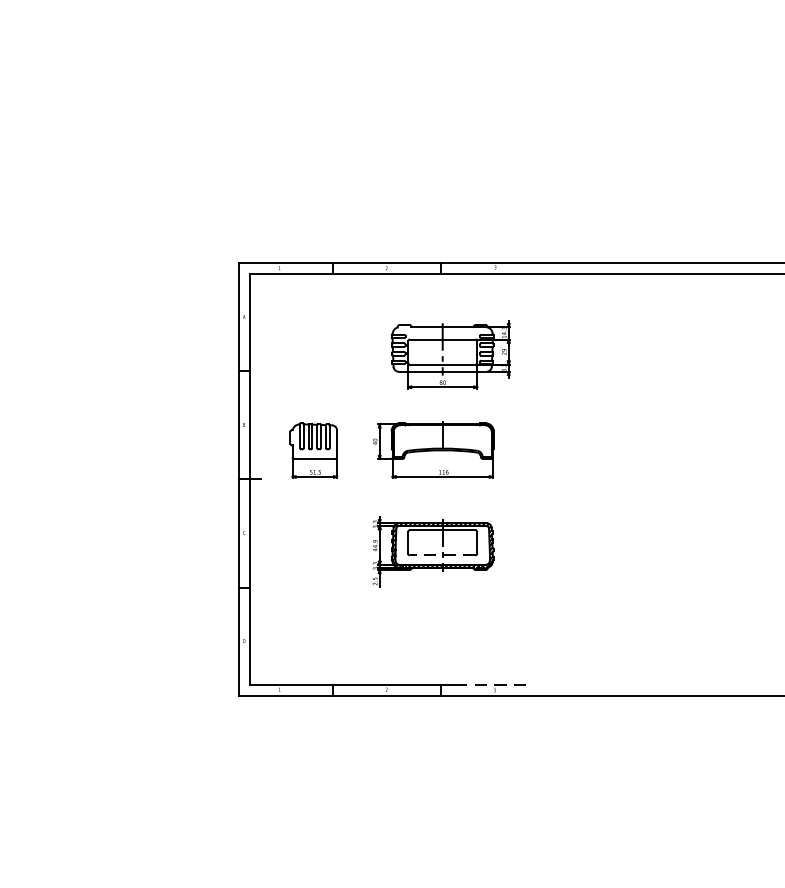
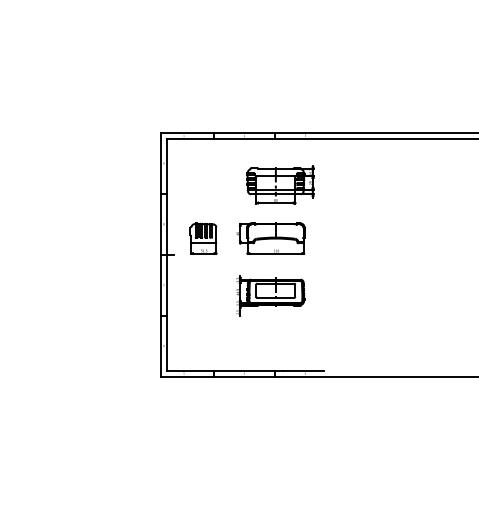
line: (442, 554) -> (275, 297), dashed -> solid
line: (491, 684) -> (303, 370), dashed -> solid

